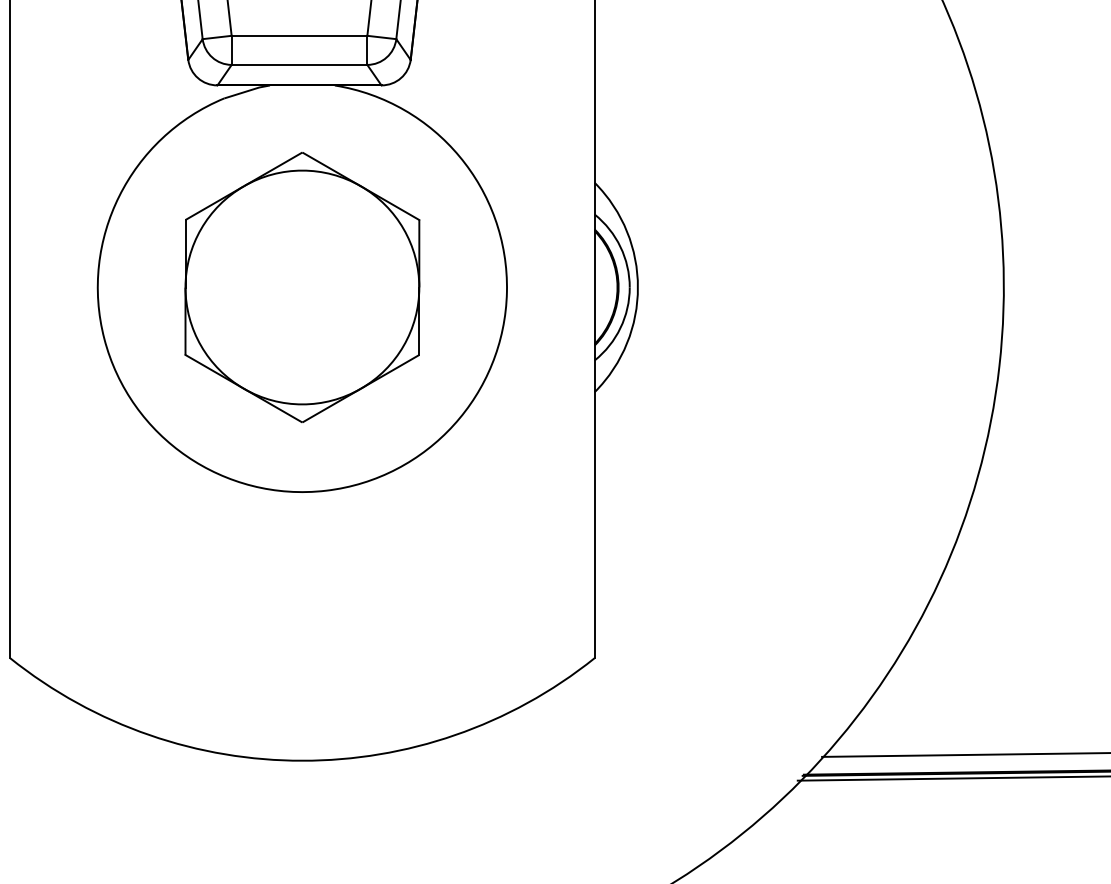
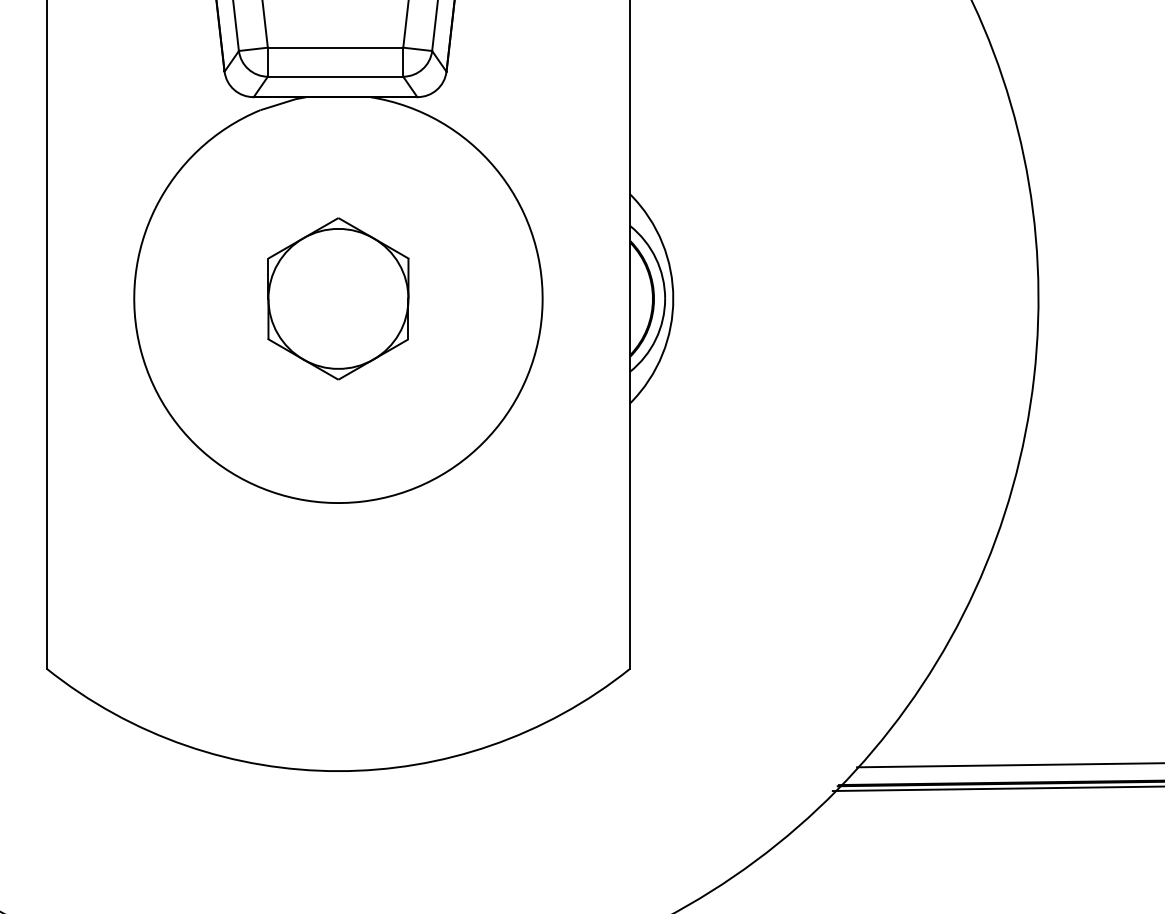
part: (302, 287) -> (338, 298), size x0.6

